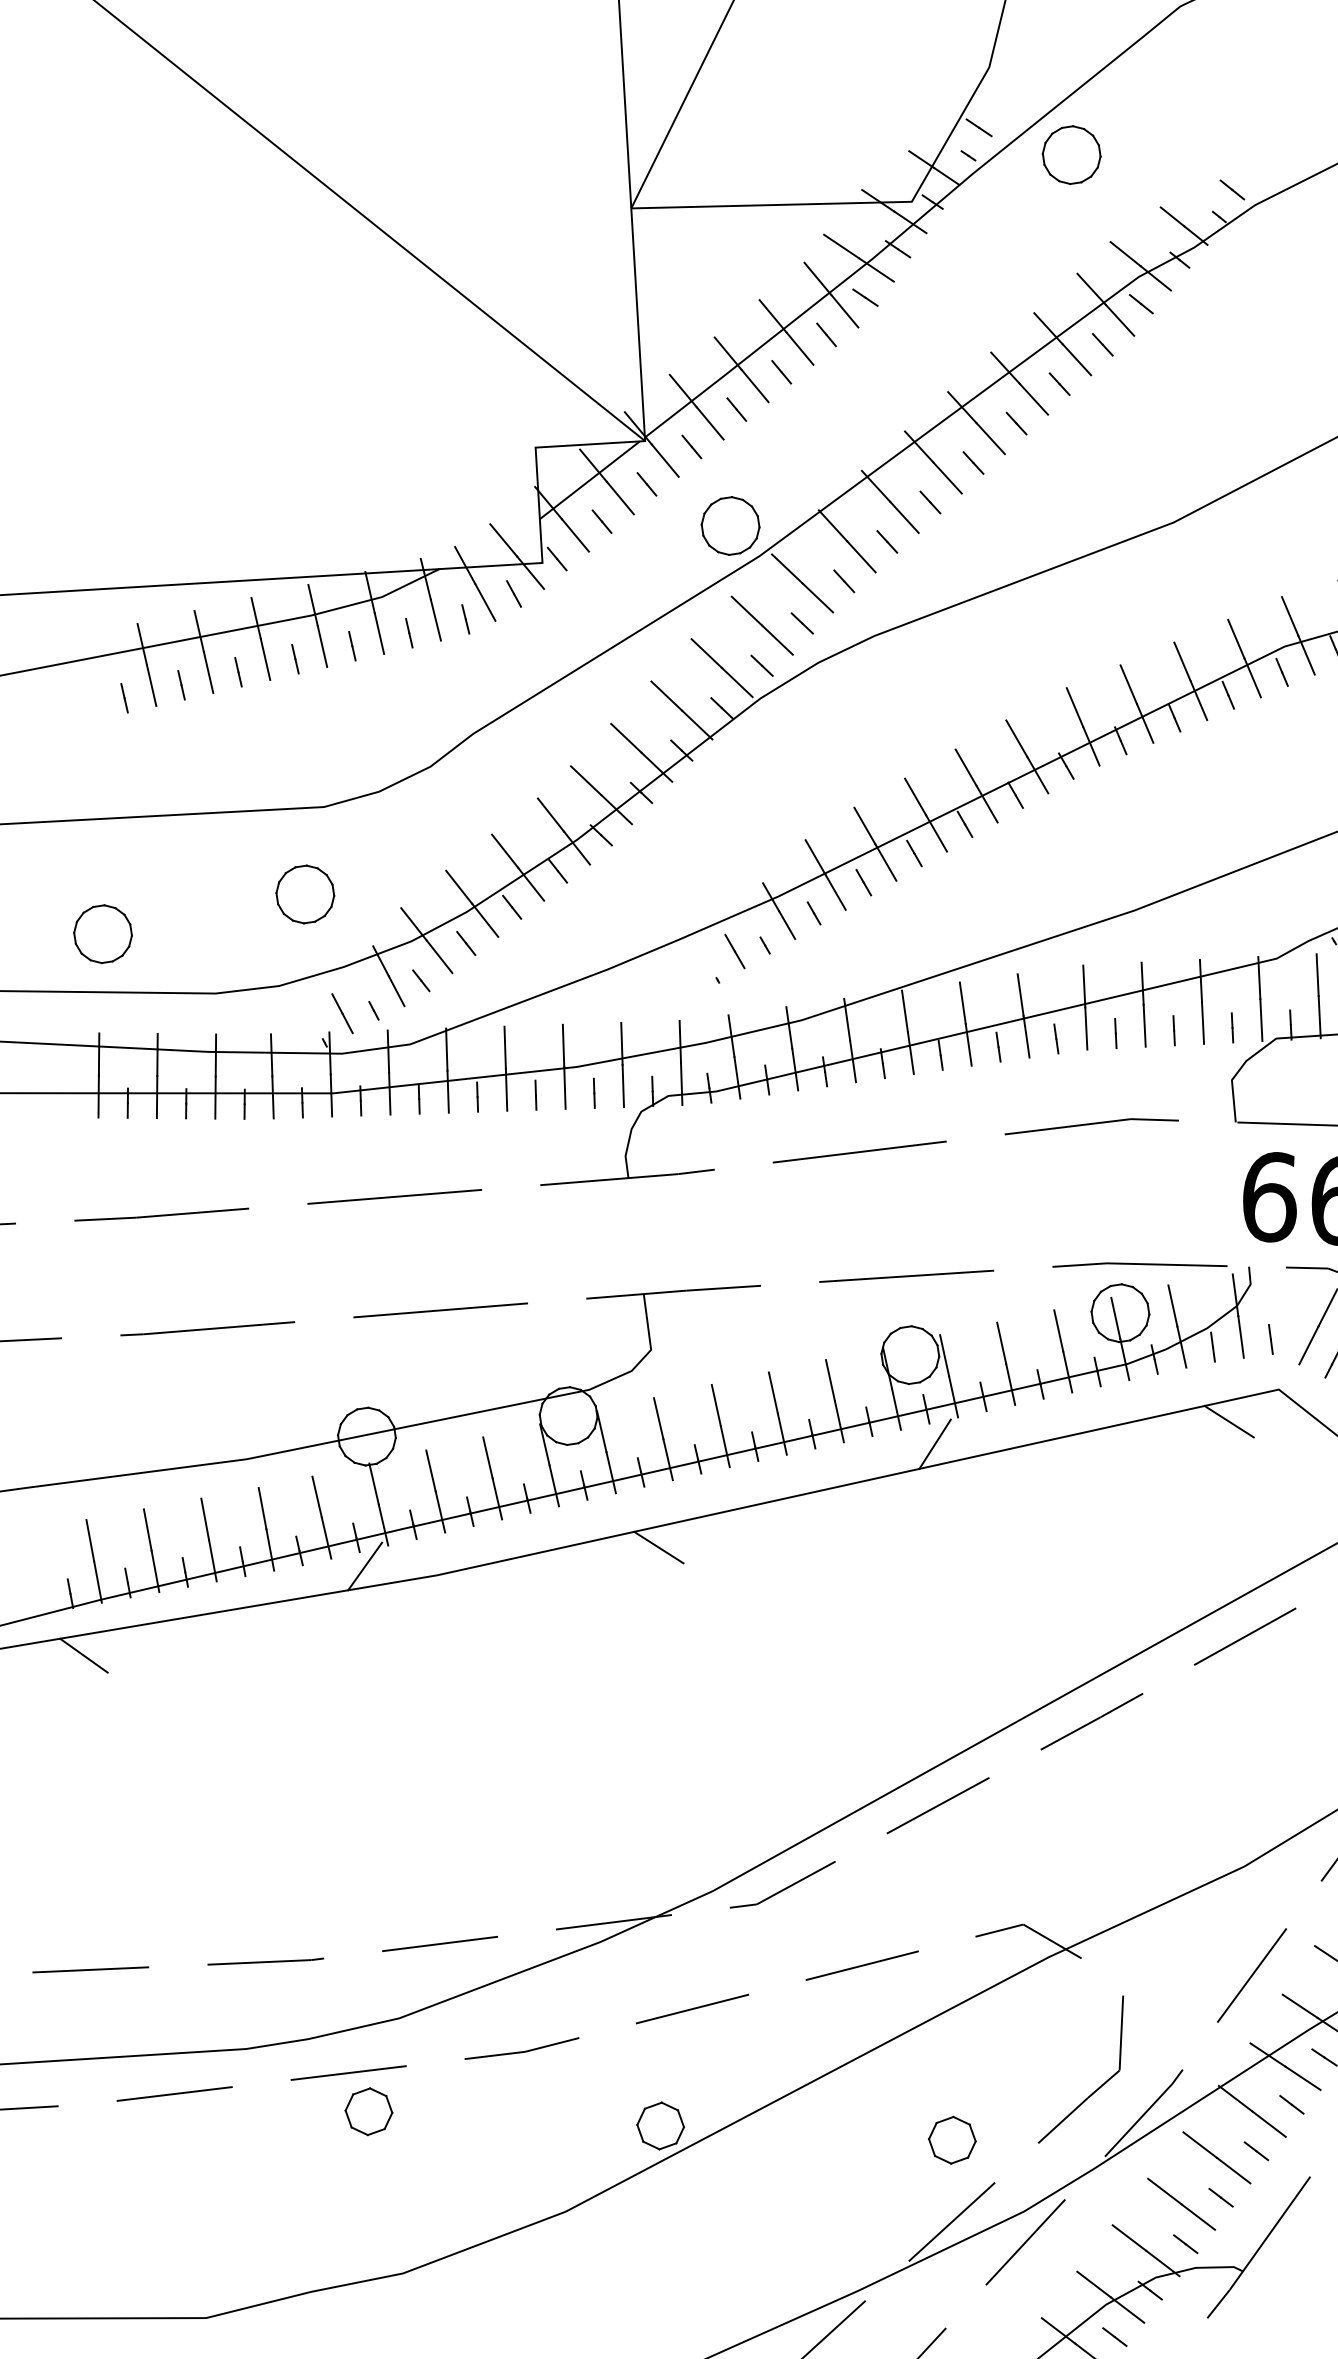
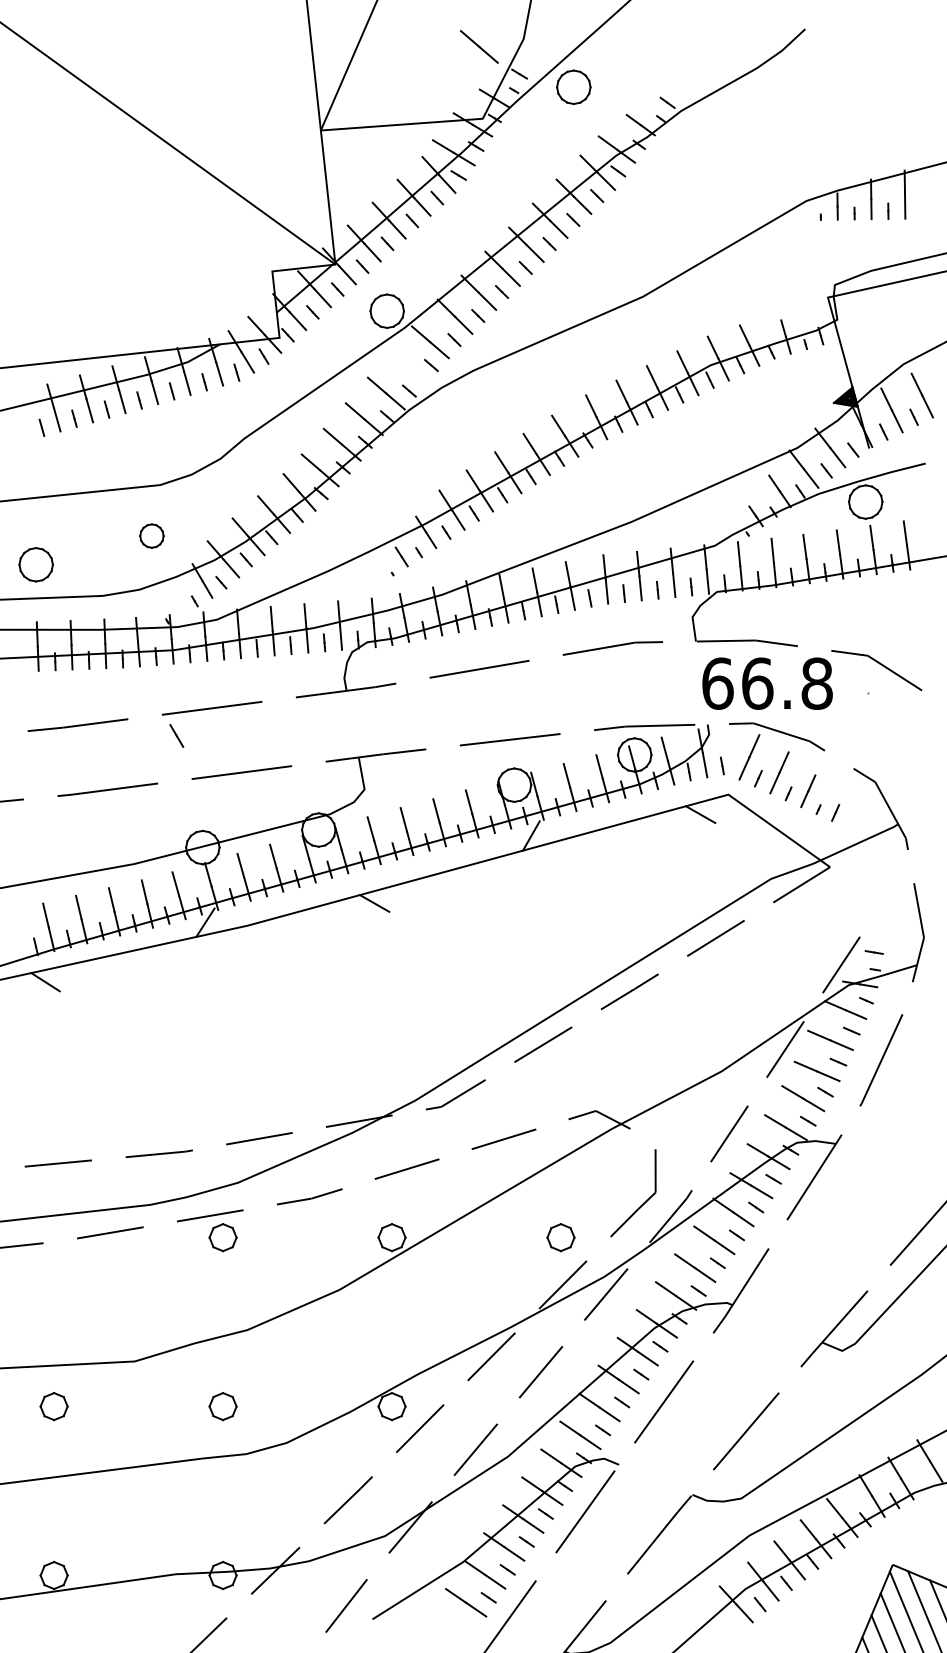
line: (760, 624) -> (478, 46), moved
part: (304, 893) -> (151, 535), size x0.7
line: (342, 1012) -> (176, 735), moved

